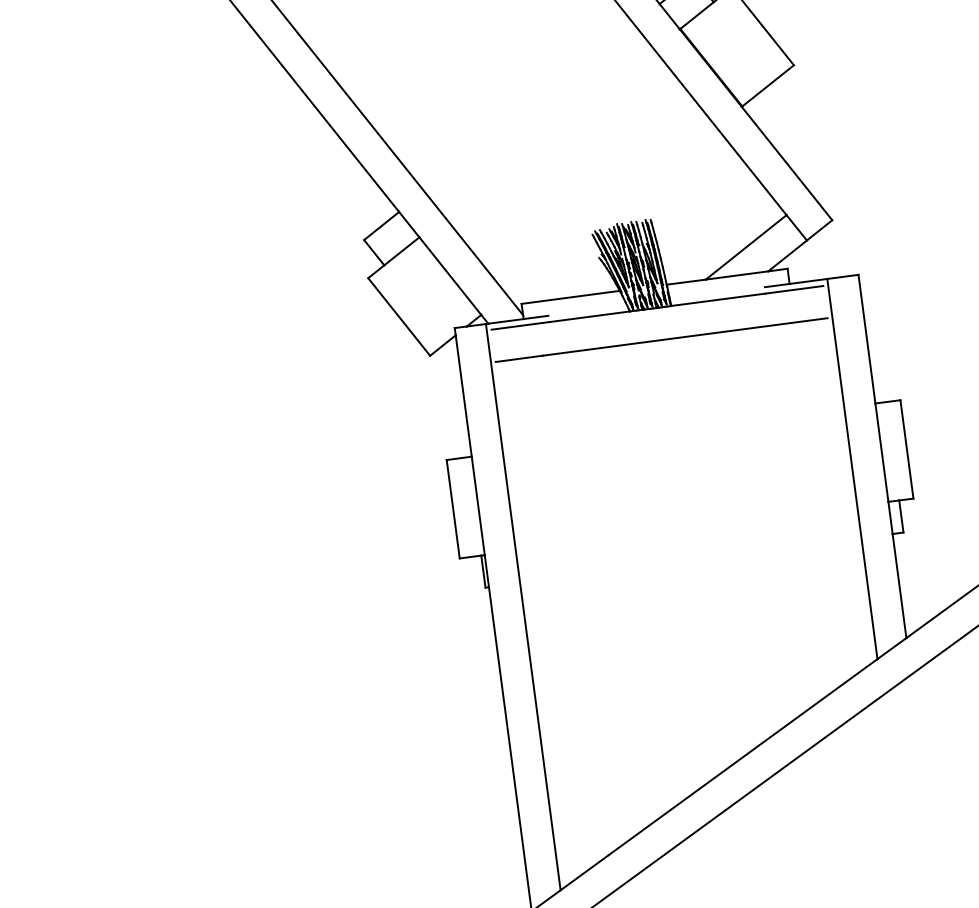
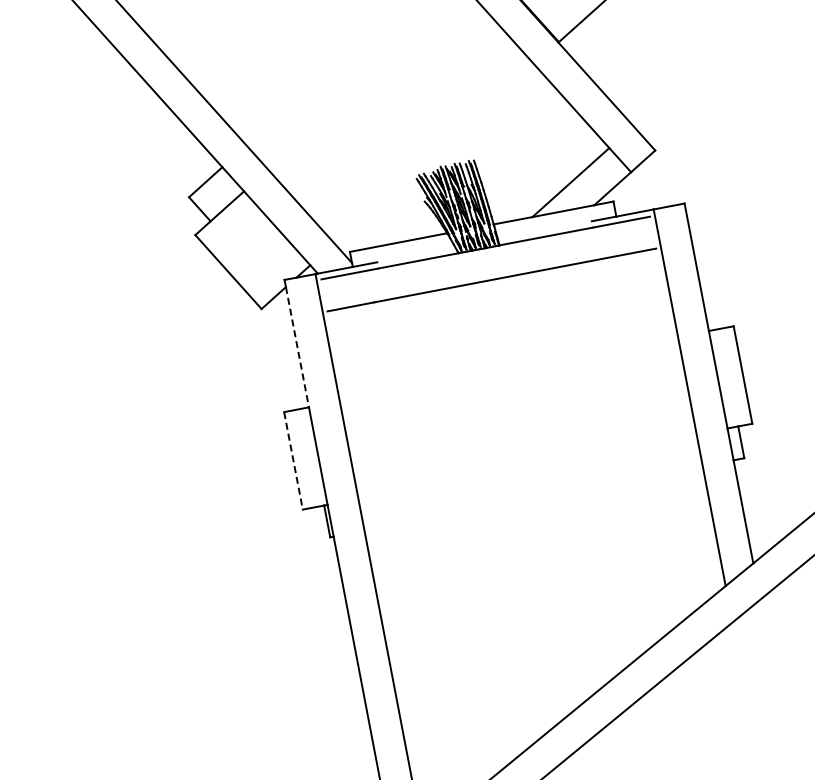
line: (463, 396) -> (297, 347), solid -> dashed
line: (453, 509) -> (293, 461), solid -> dashed

